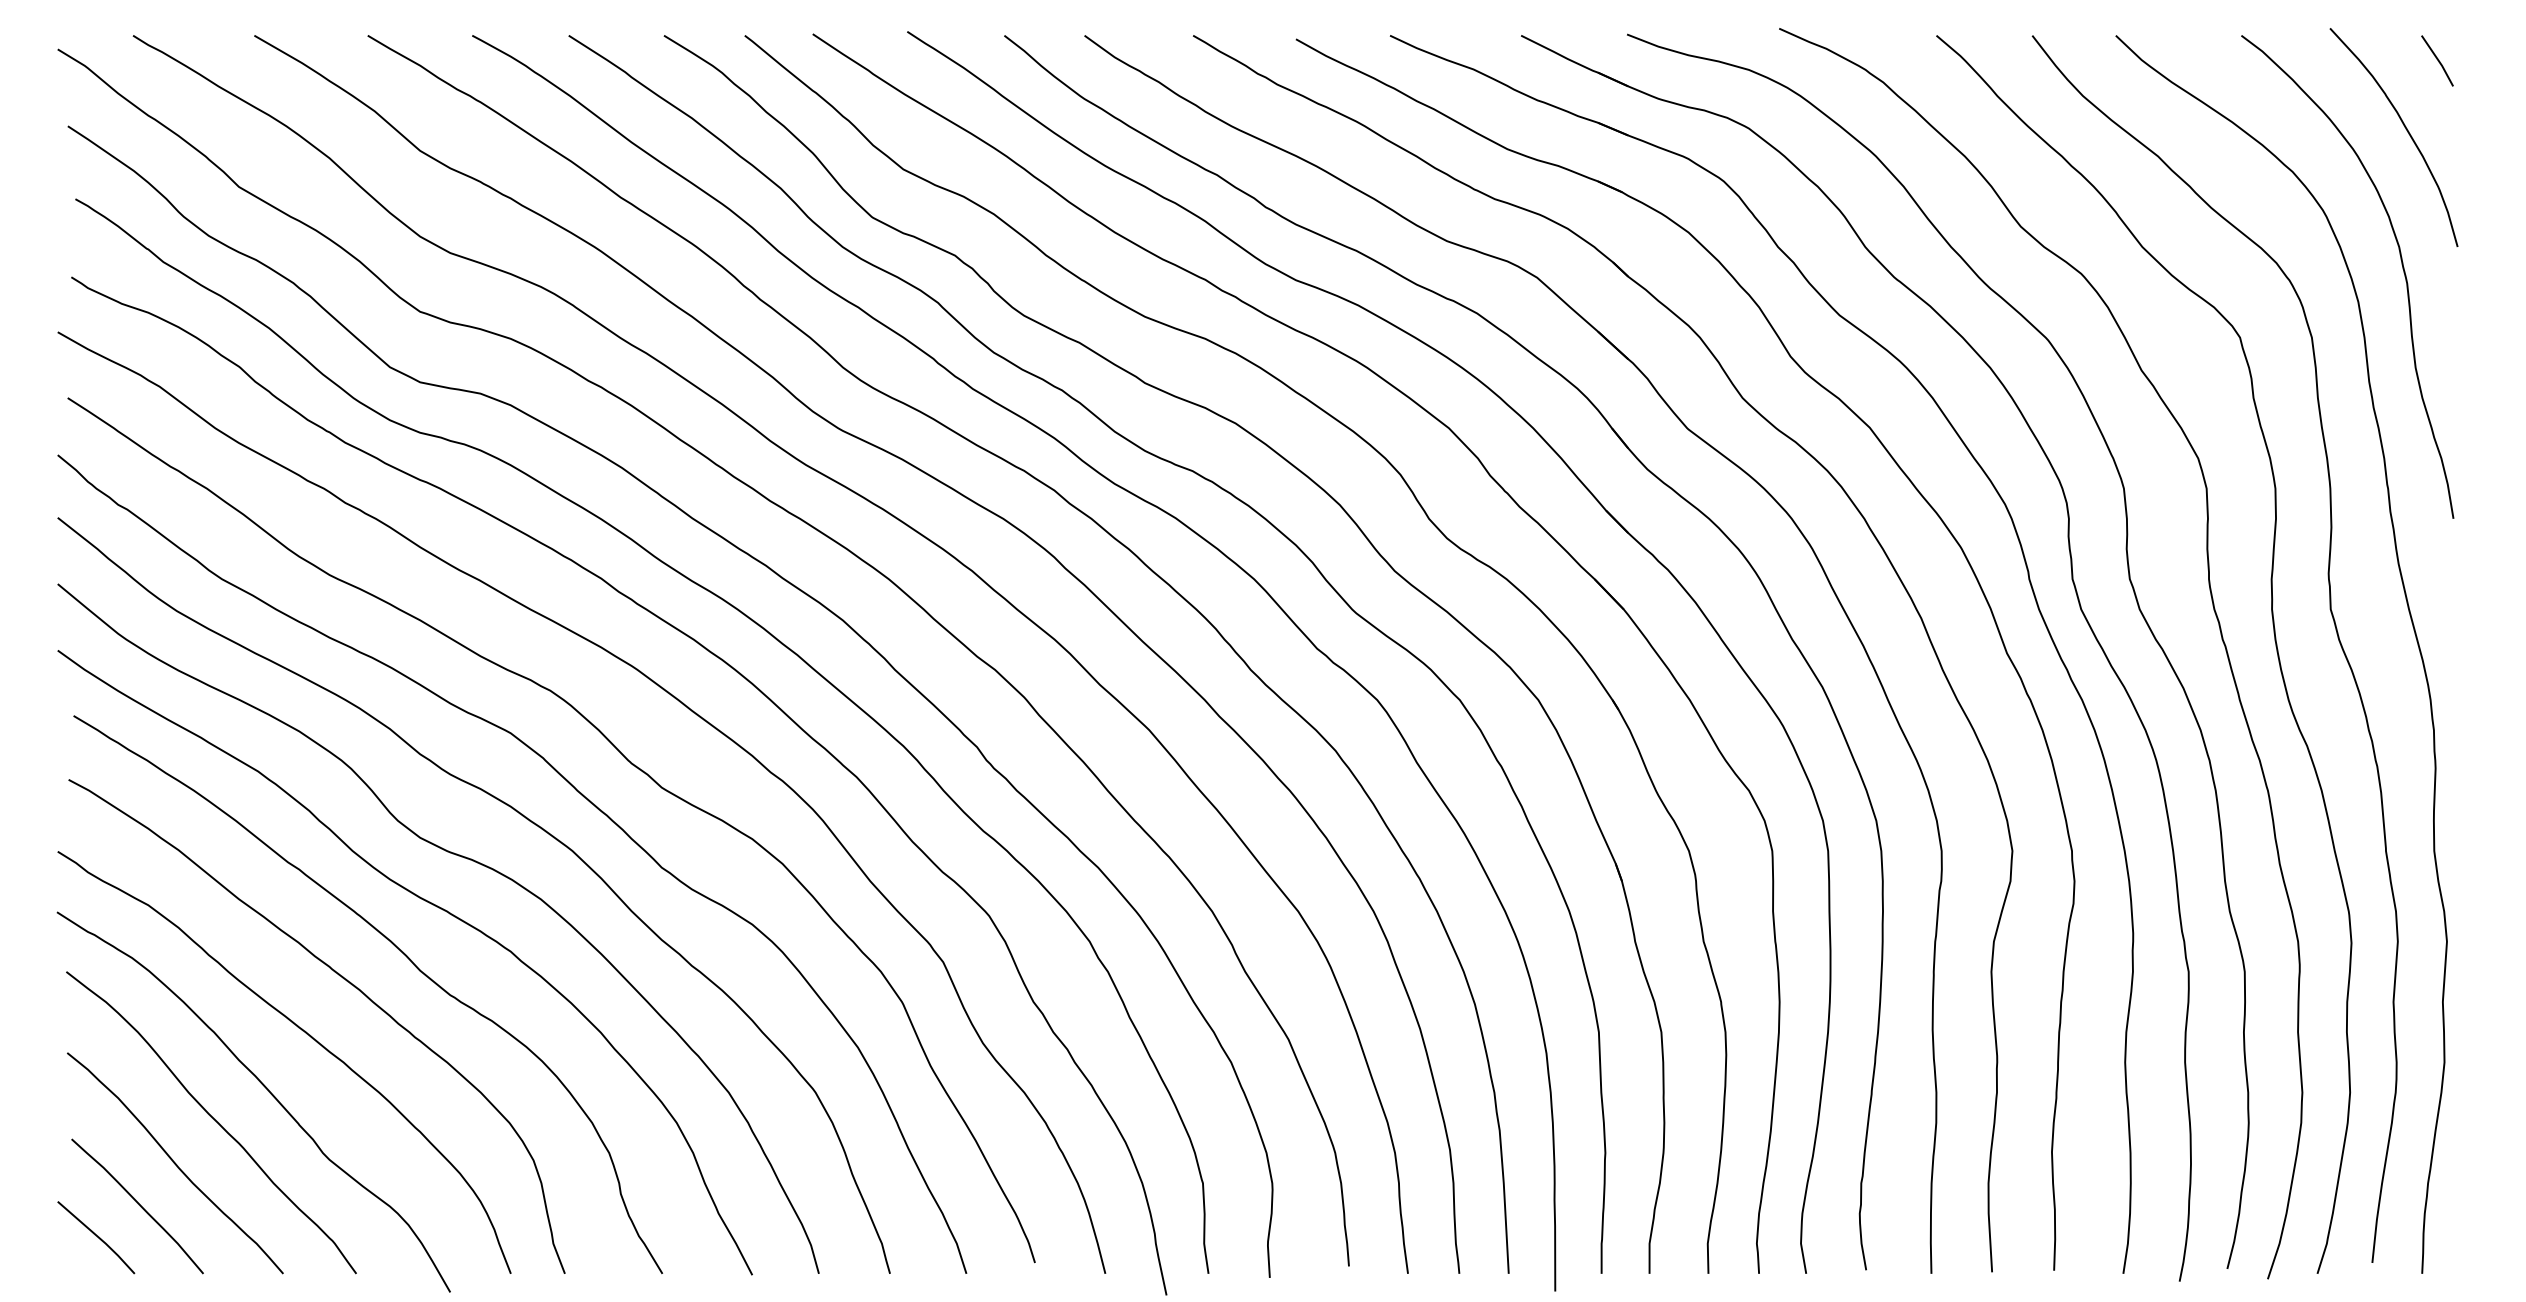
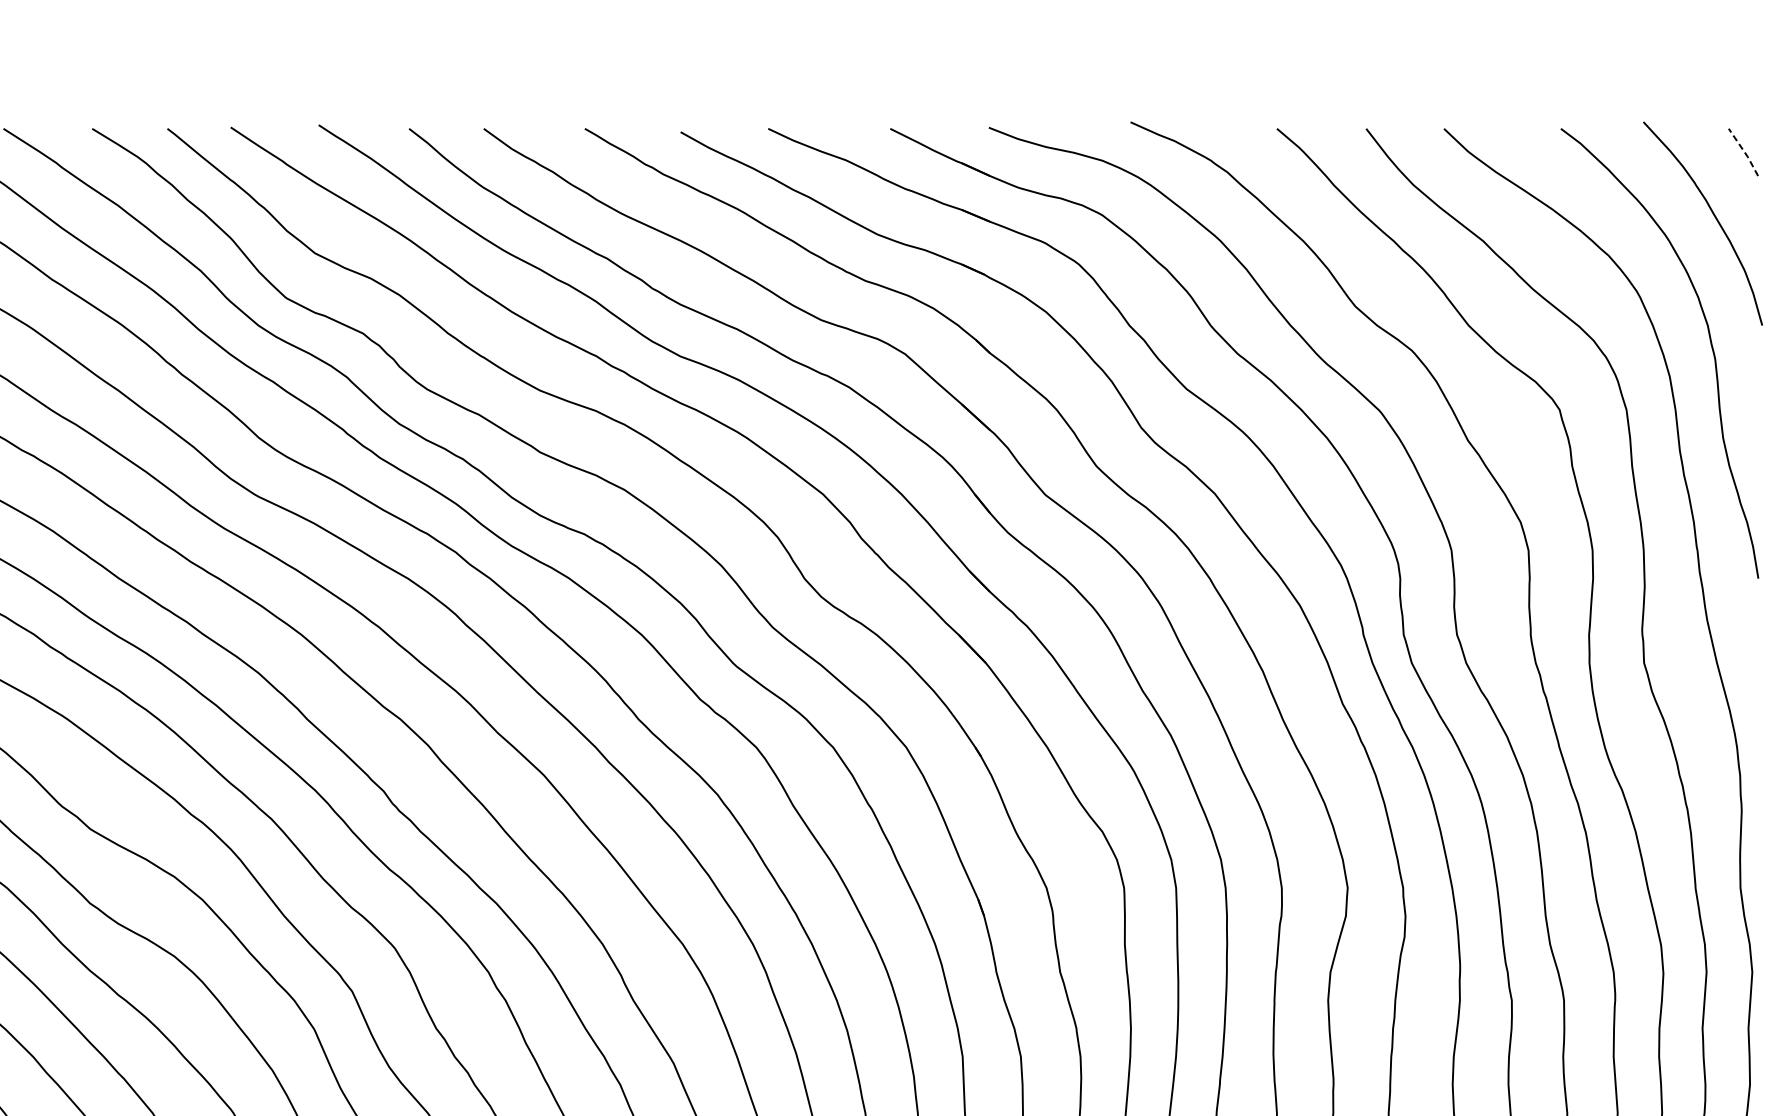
line: (2438, 60) -> (1744, 151), solid -> dashed

